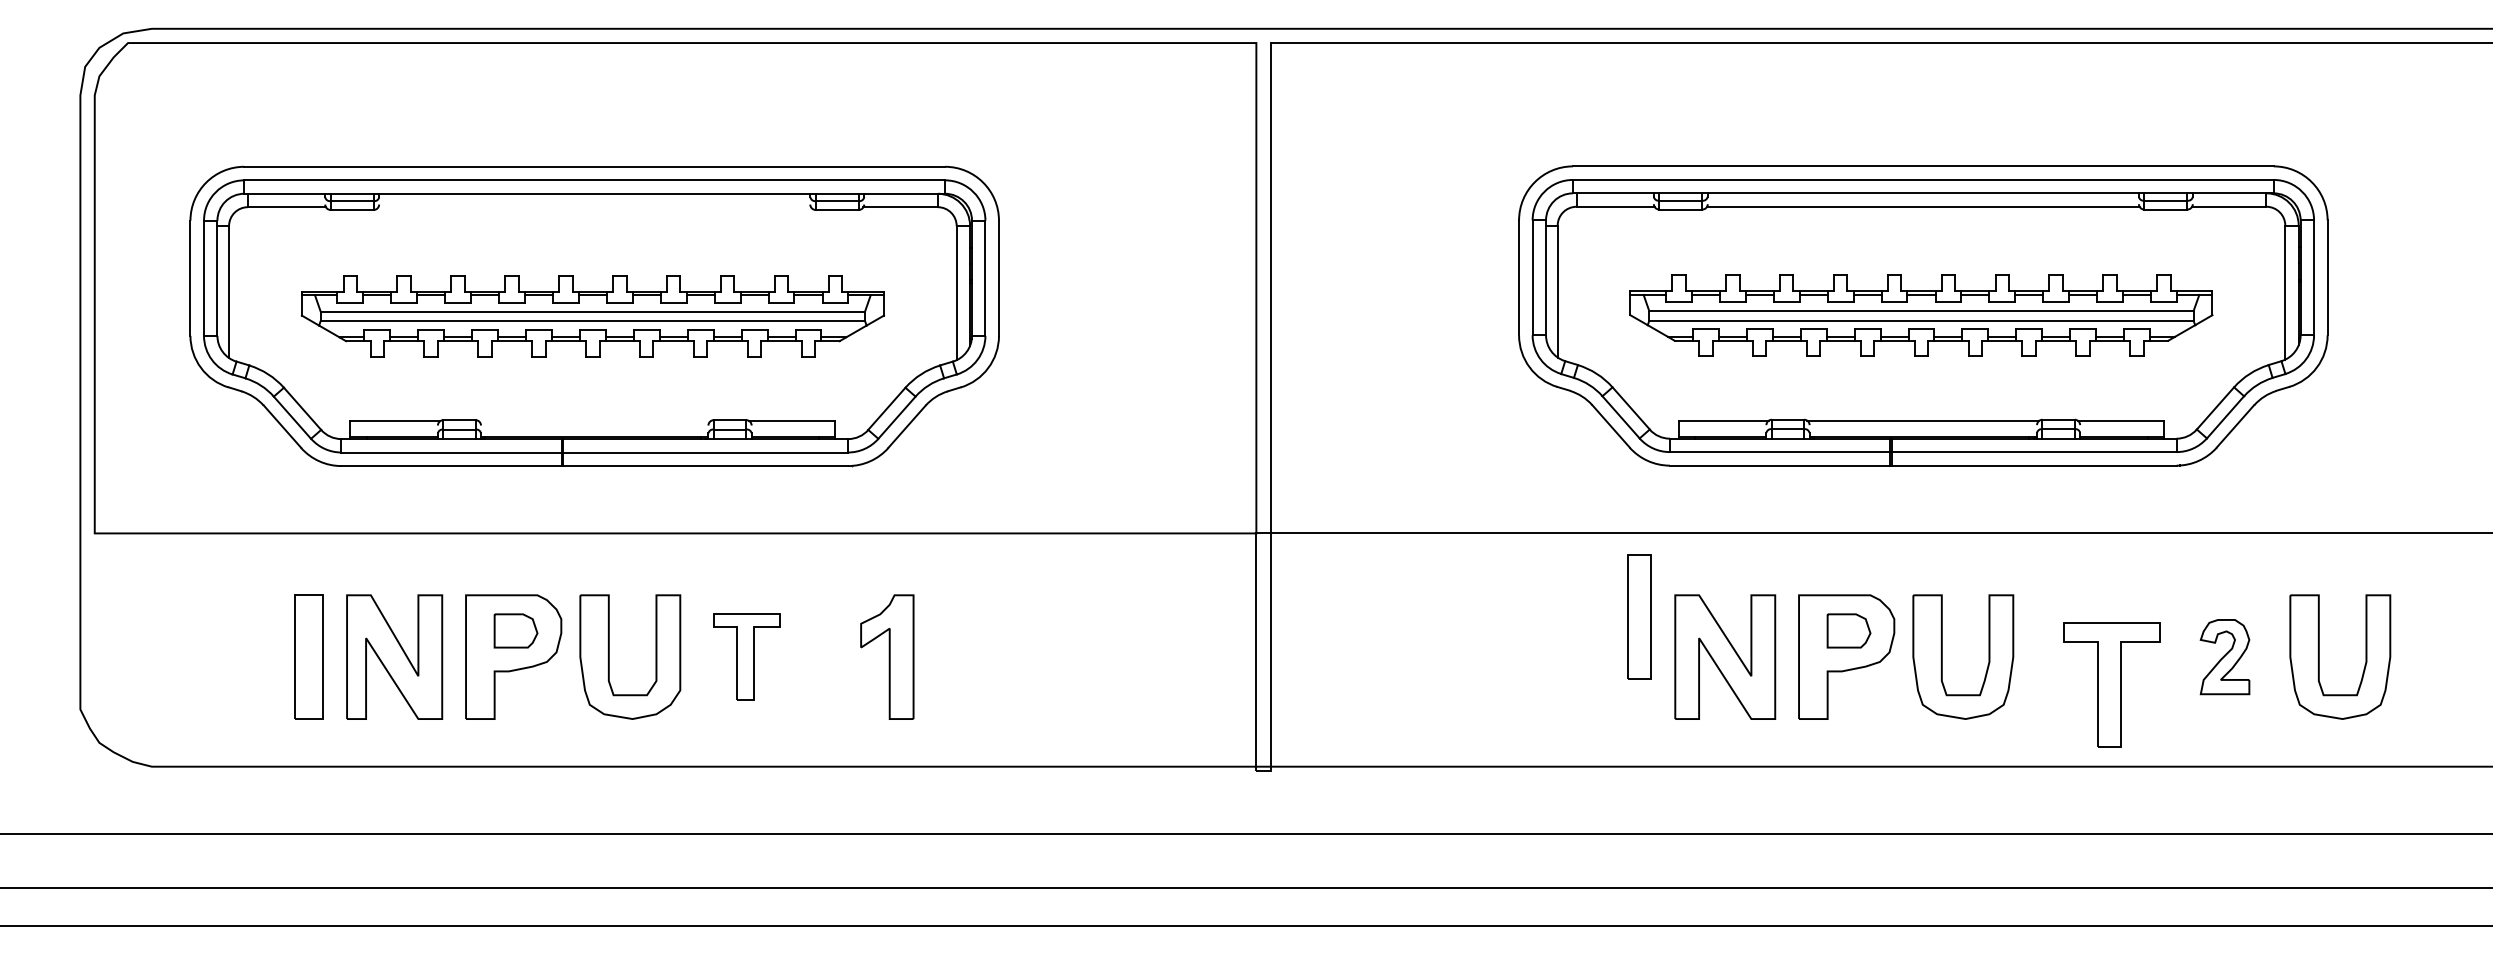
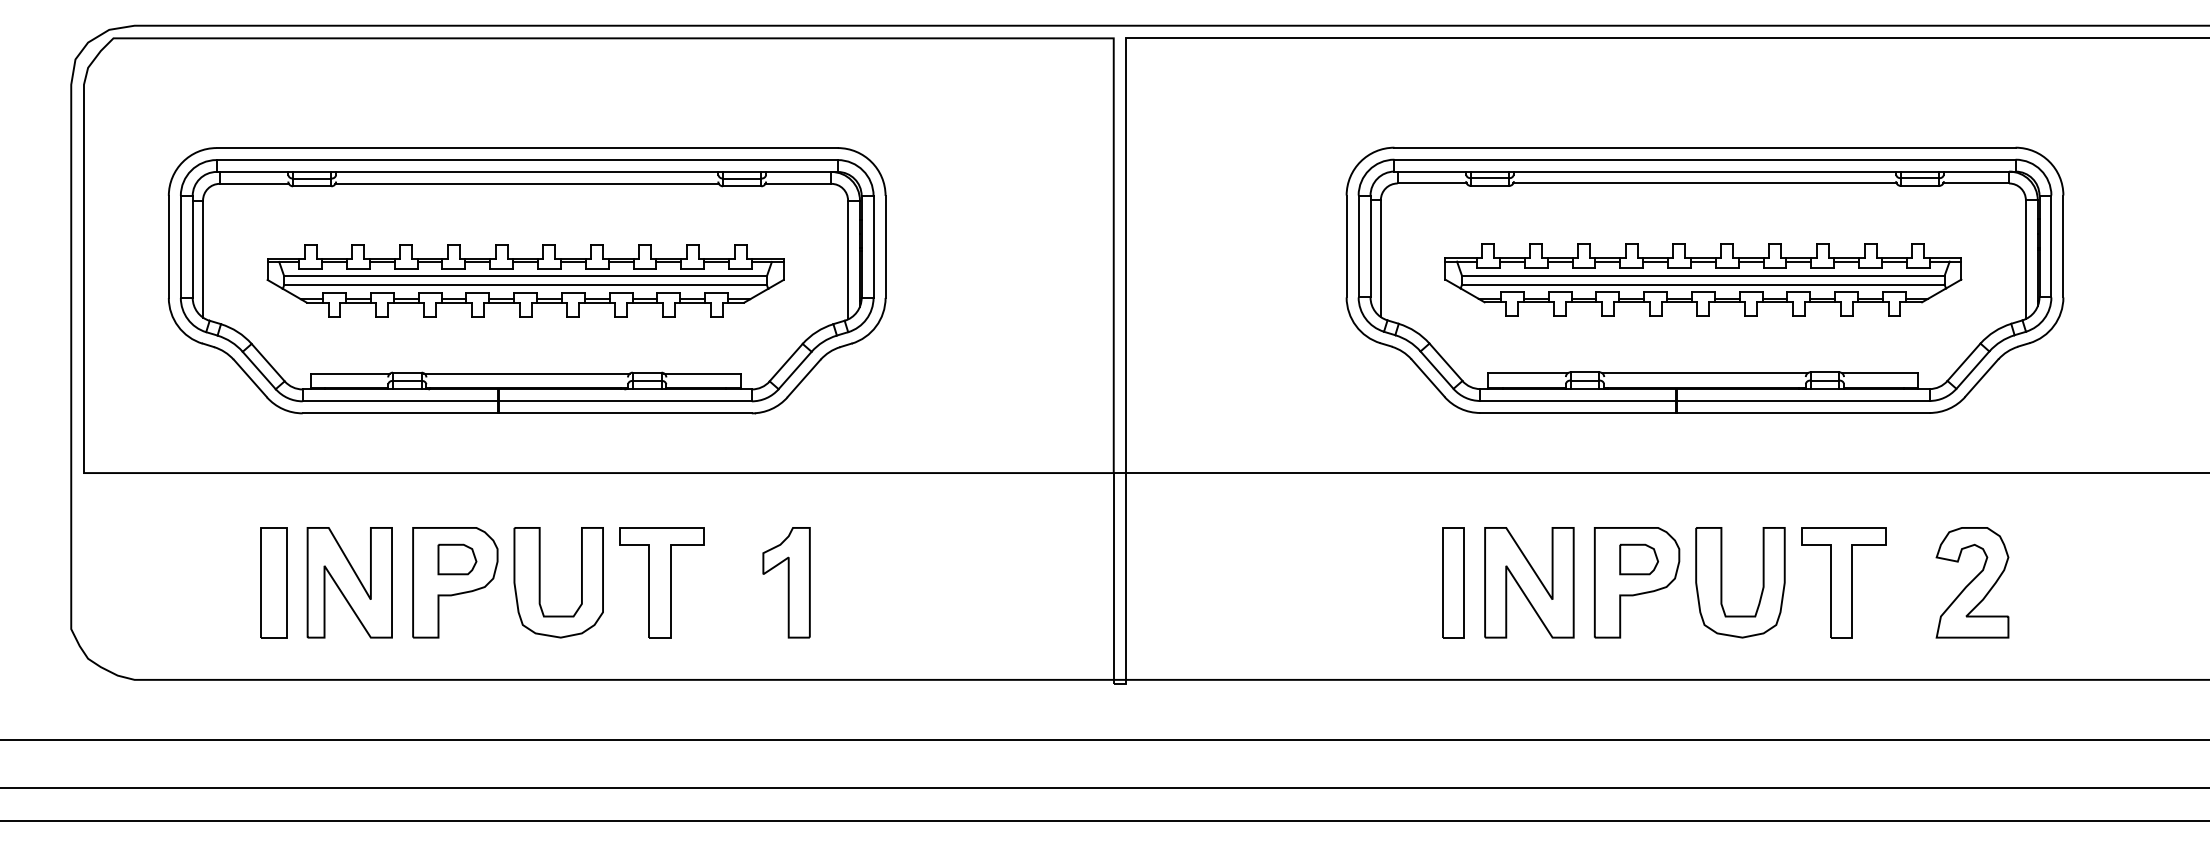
line: (594, 207) -> (527, 184), added
line: (594, 421) -> (527, 373), added
part: (1639, 616) -> (1453, 582), moved
part: (746, 656) -> (661, 582), size x1.43
part: (2224, 656) -> (1971, 582), size x1.67
part: (2319, 656) -> (2056, 582), removed
part: (2111, 684) -> (1843, 582), moved

